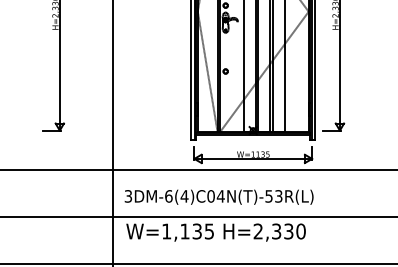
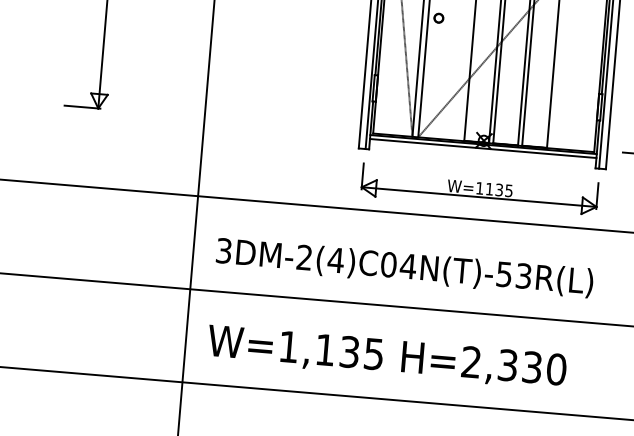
text: (168, 196) -> (303, 257), 3DM-6(4)C04N(T)-53R(L) -> 3DM-2(4)C04N(T)-53R(L)
text: (215, 232) -> (385, 357), moved

